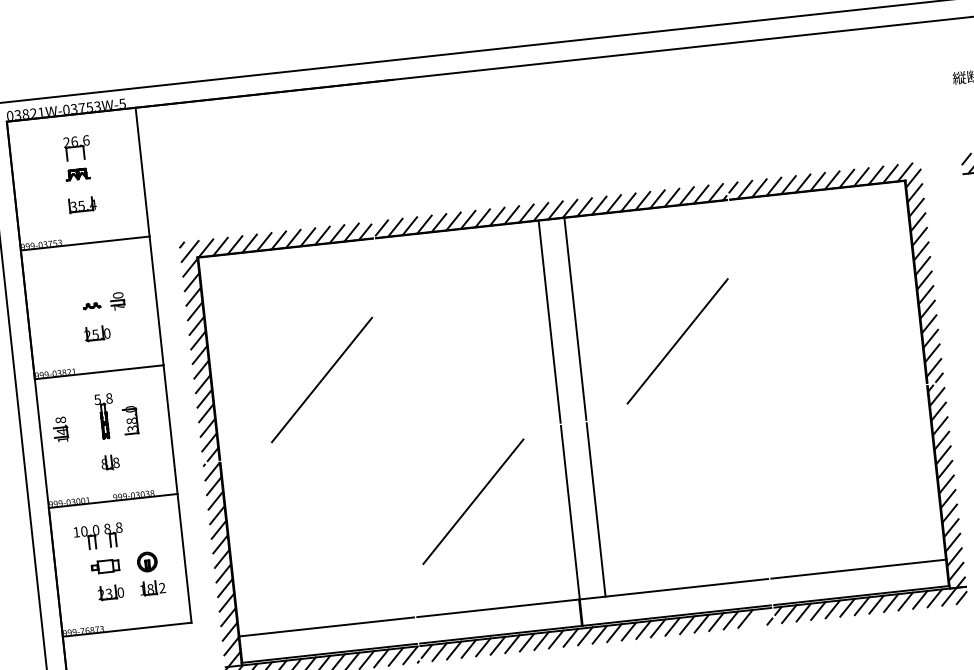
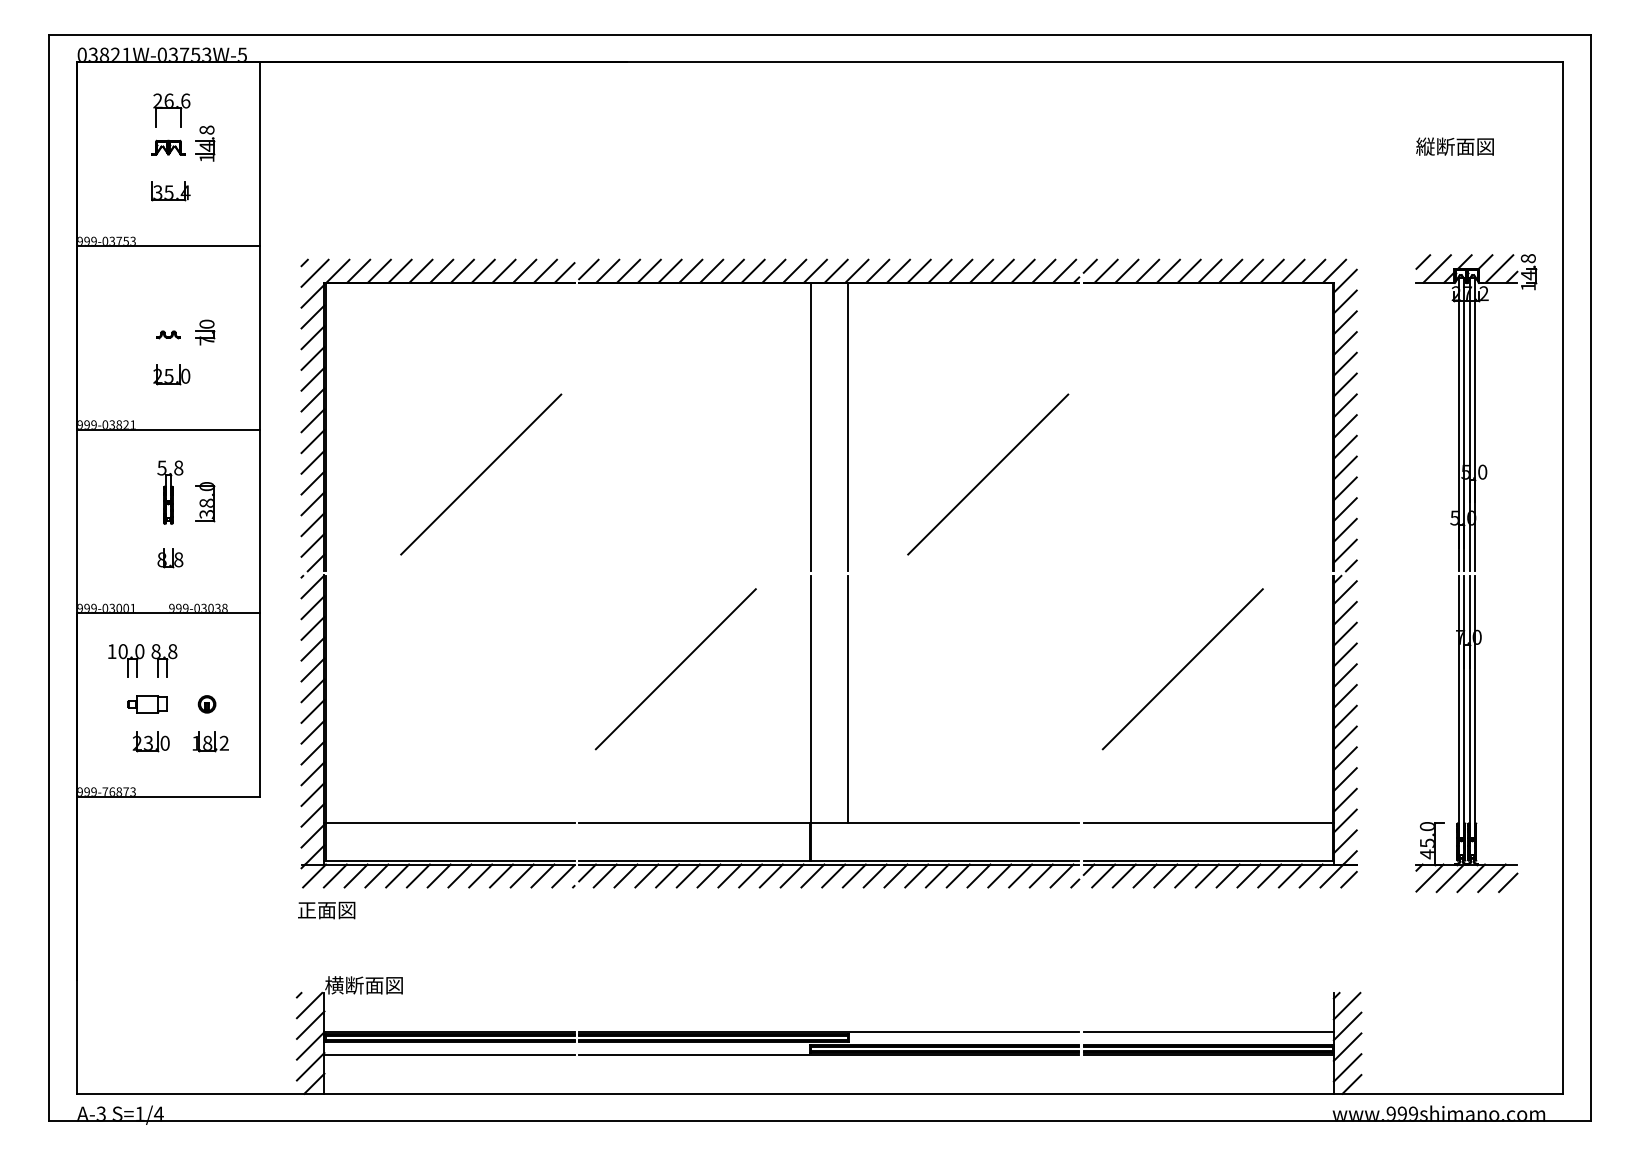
part: (60, 429) -> (205, 143), moved
line: (828, 463) -> (1182, 669), added
part: (146, 562) -> (206, 704), size x0.62
line: (759, 617) -> (1061, 875), added

